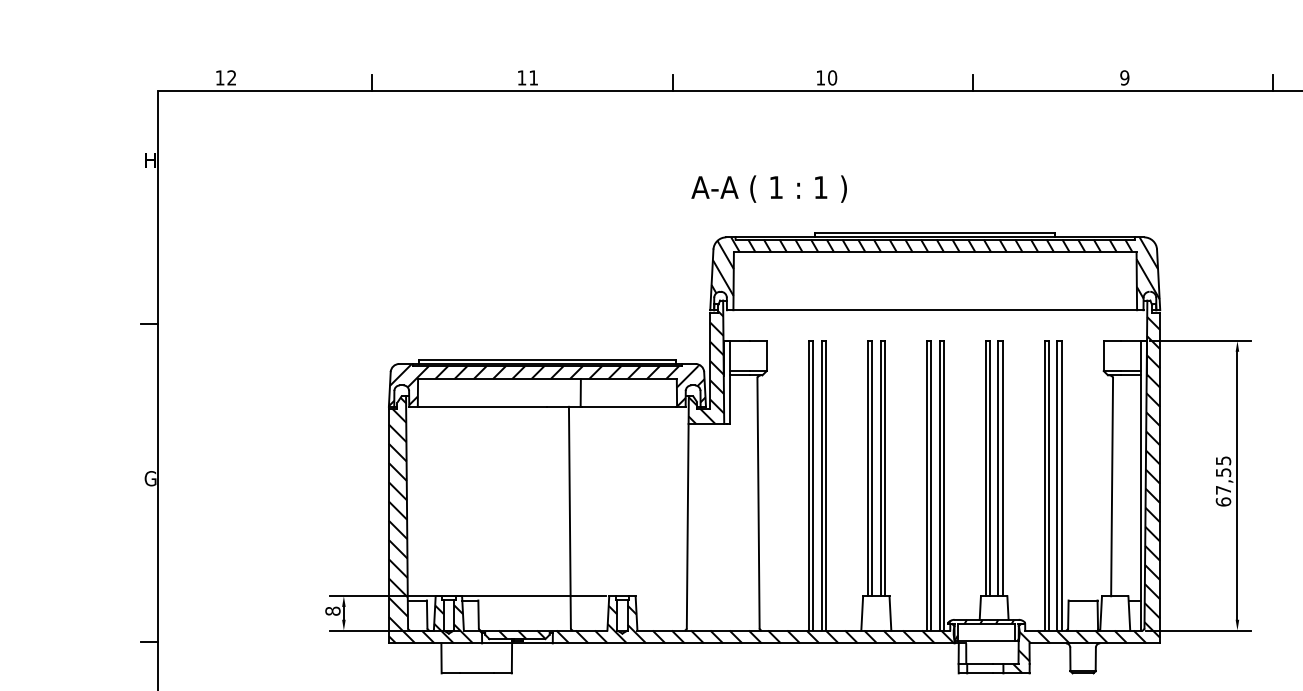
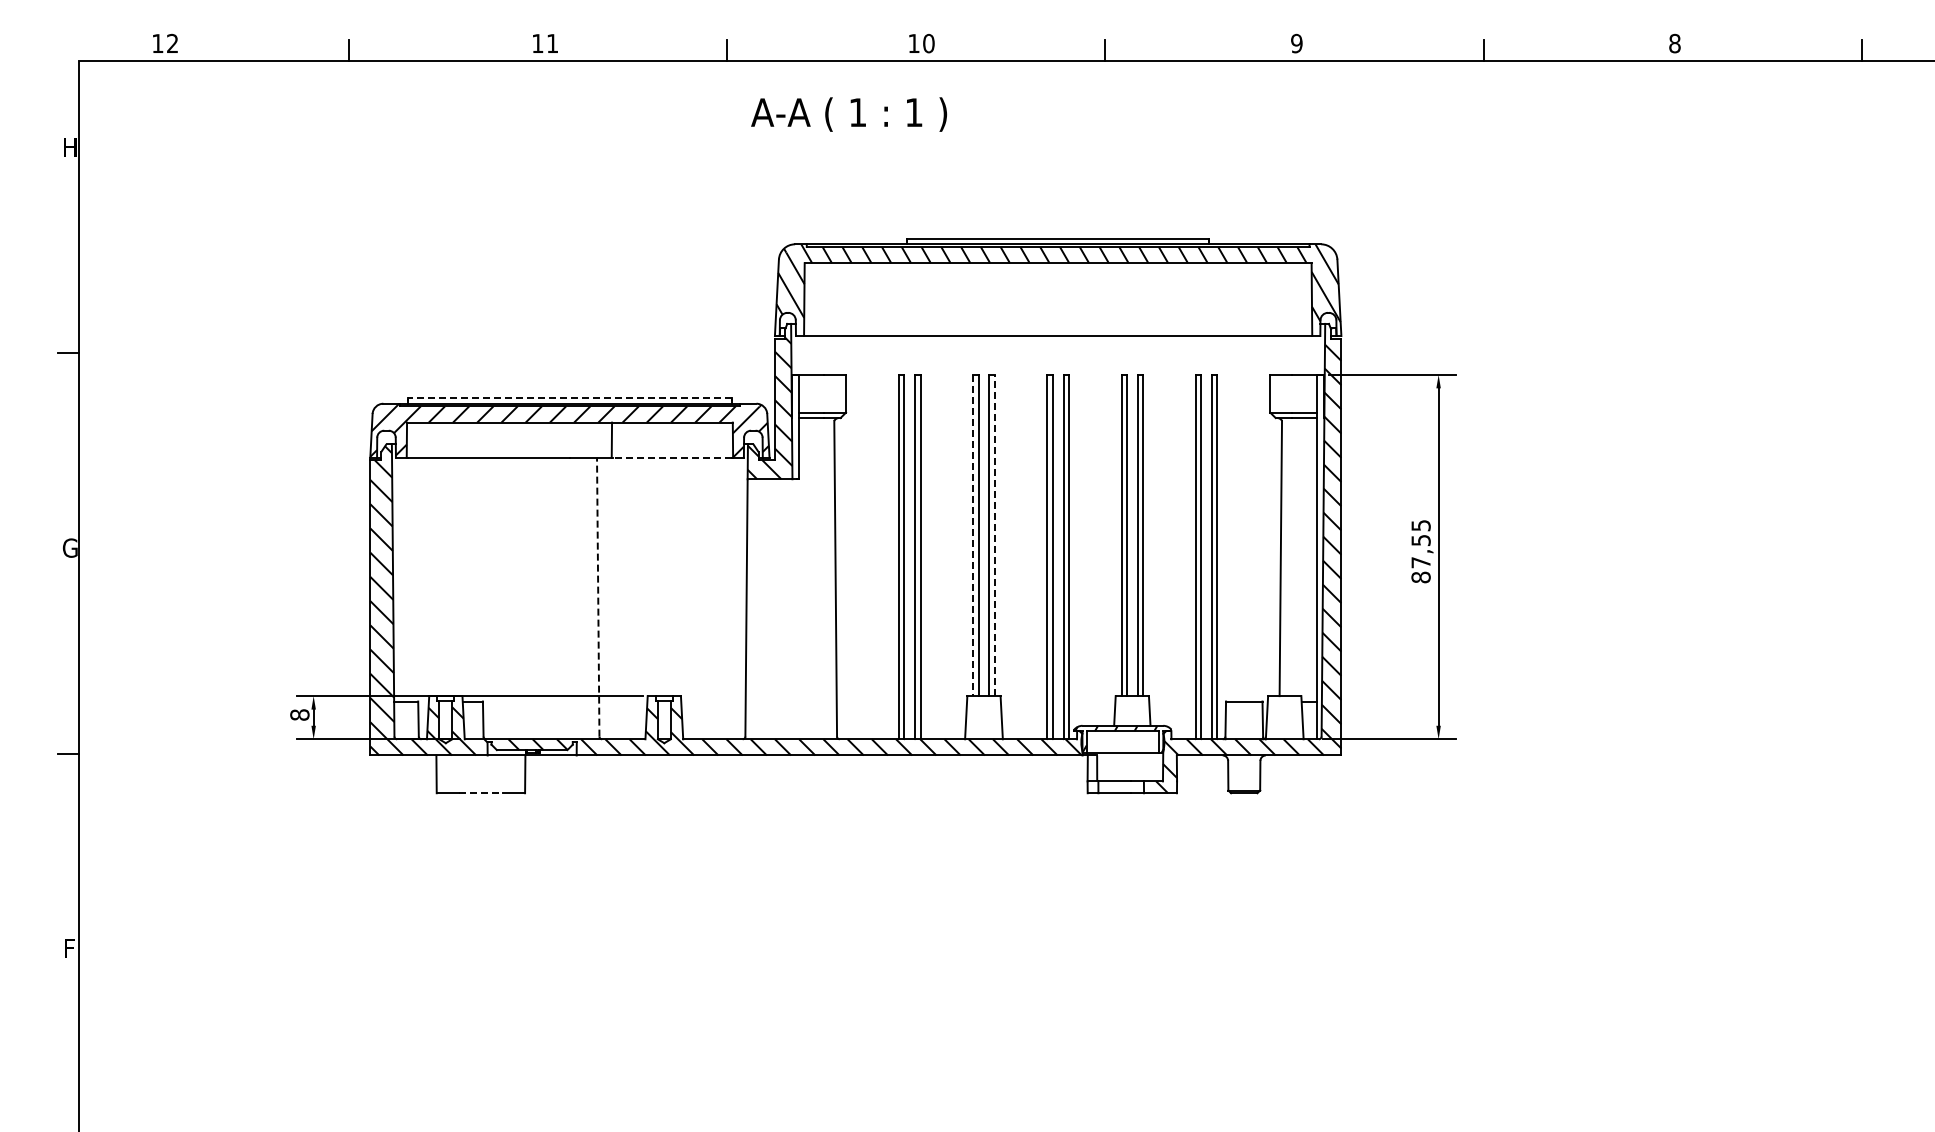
text: (768, 189) -> (848, 114), moved
line: (547, 359) -> (569, 398), solid -> dashed
line: (628, 406) -> (671, 457), solid -> dashed
line: (884, 468) -> (994, 535), solid -> dashed
line: (868, 469) -> (973, 536), solid -> dashed
text: (1223, 502) -> (1420, 577), 67,55 -> 87,55
line: (570, 517) -> (598, 596), solid -> dashed
line: (476, 673) -> (480, 793), solid -> dashed

